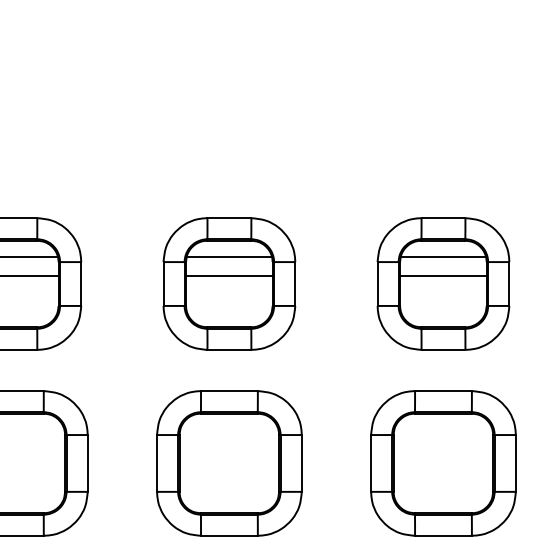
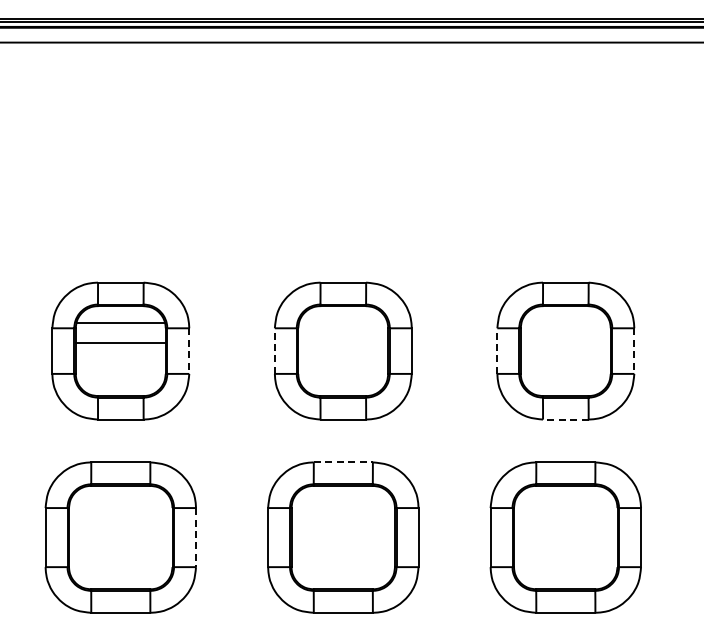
line: (229, 257) -> (343, 323), removed
line: (443, 257) -> (565, 323), removed
line: (229, 275) -> (343, 342), removed
line: (443, 275) -> (565, 342), removed
line: (81, 284) -> (189, 351), solid -> dashed
line: (163, 284) -> (274, 351), solid -> dashed
line: (377, 284) -> (497, 351), solid -> dashed
line: (509, 284) -> (634, 351), solid -> dashed
line: (443, 349) -> (565, 419), solid -> dashed
line: (229, 391) -> (343, 462), solid -> dashed
line: (88, 463) -> (196, 537), solid -> dashed

